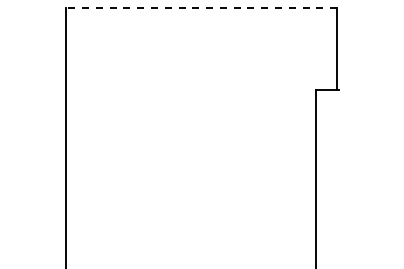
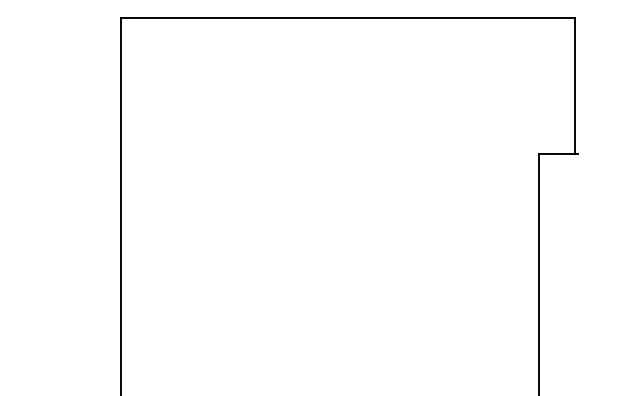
line: (201, 8) -> (347, 18), dashed -> solid

